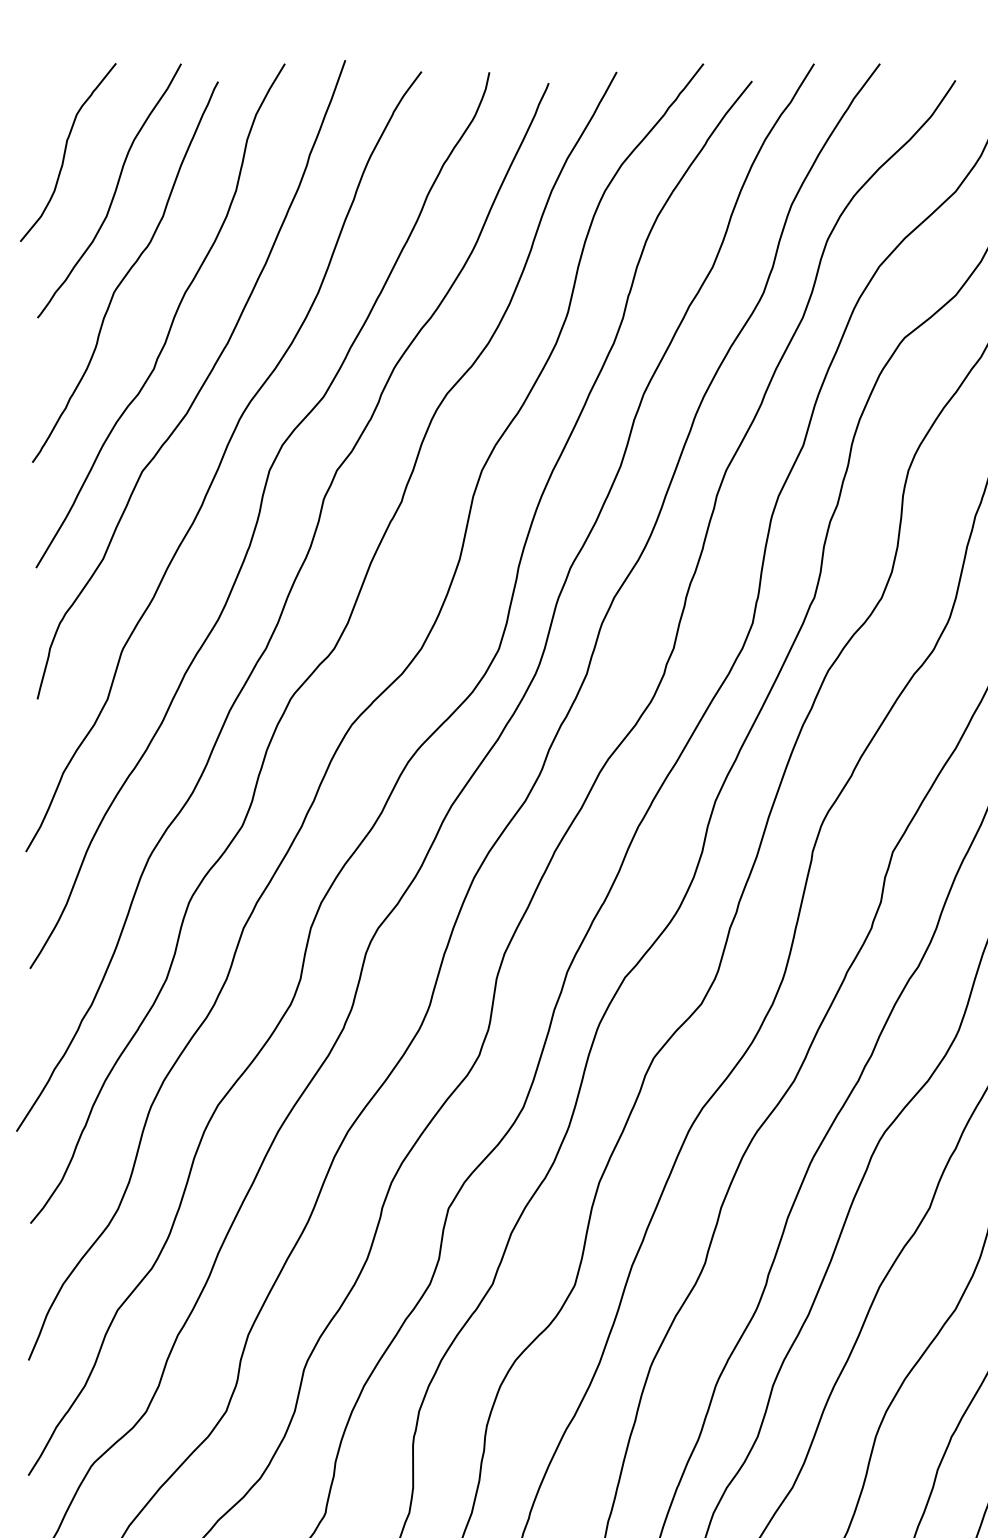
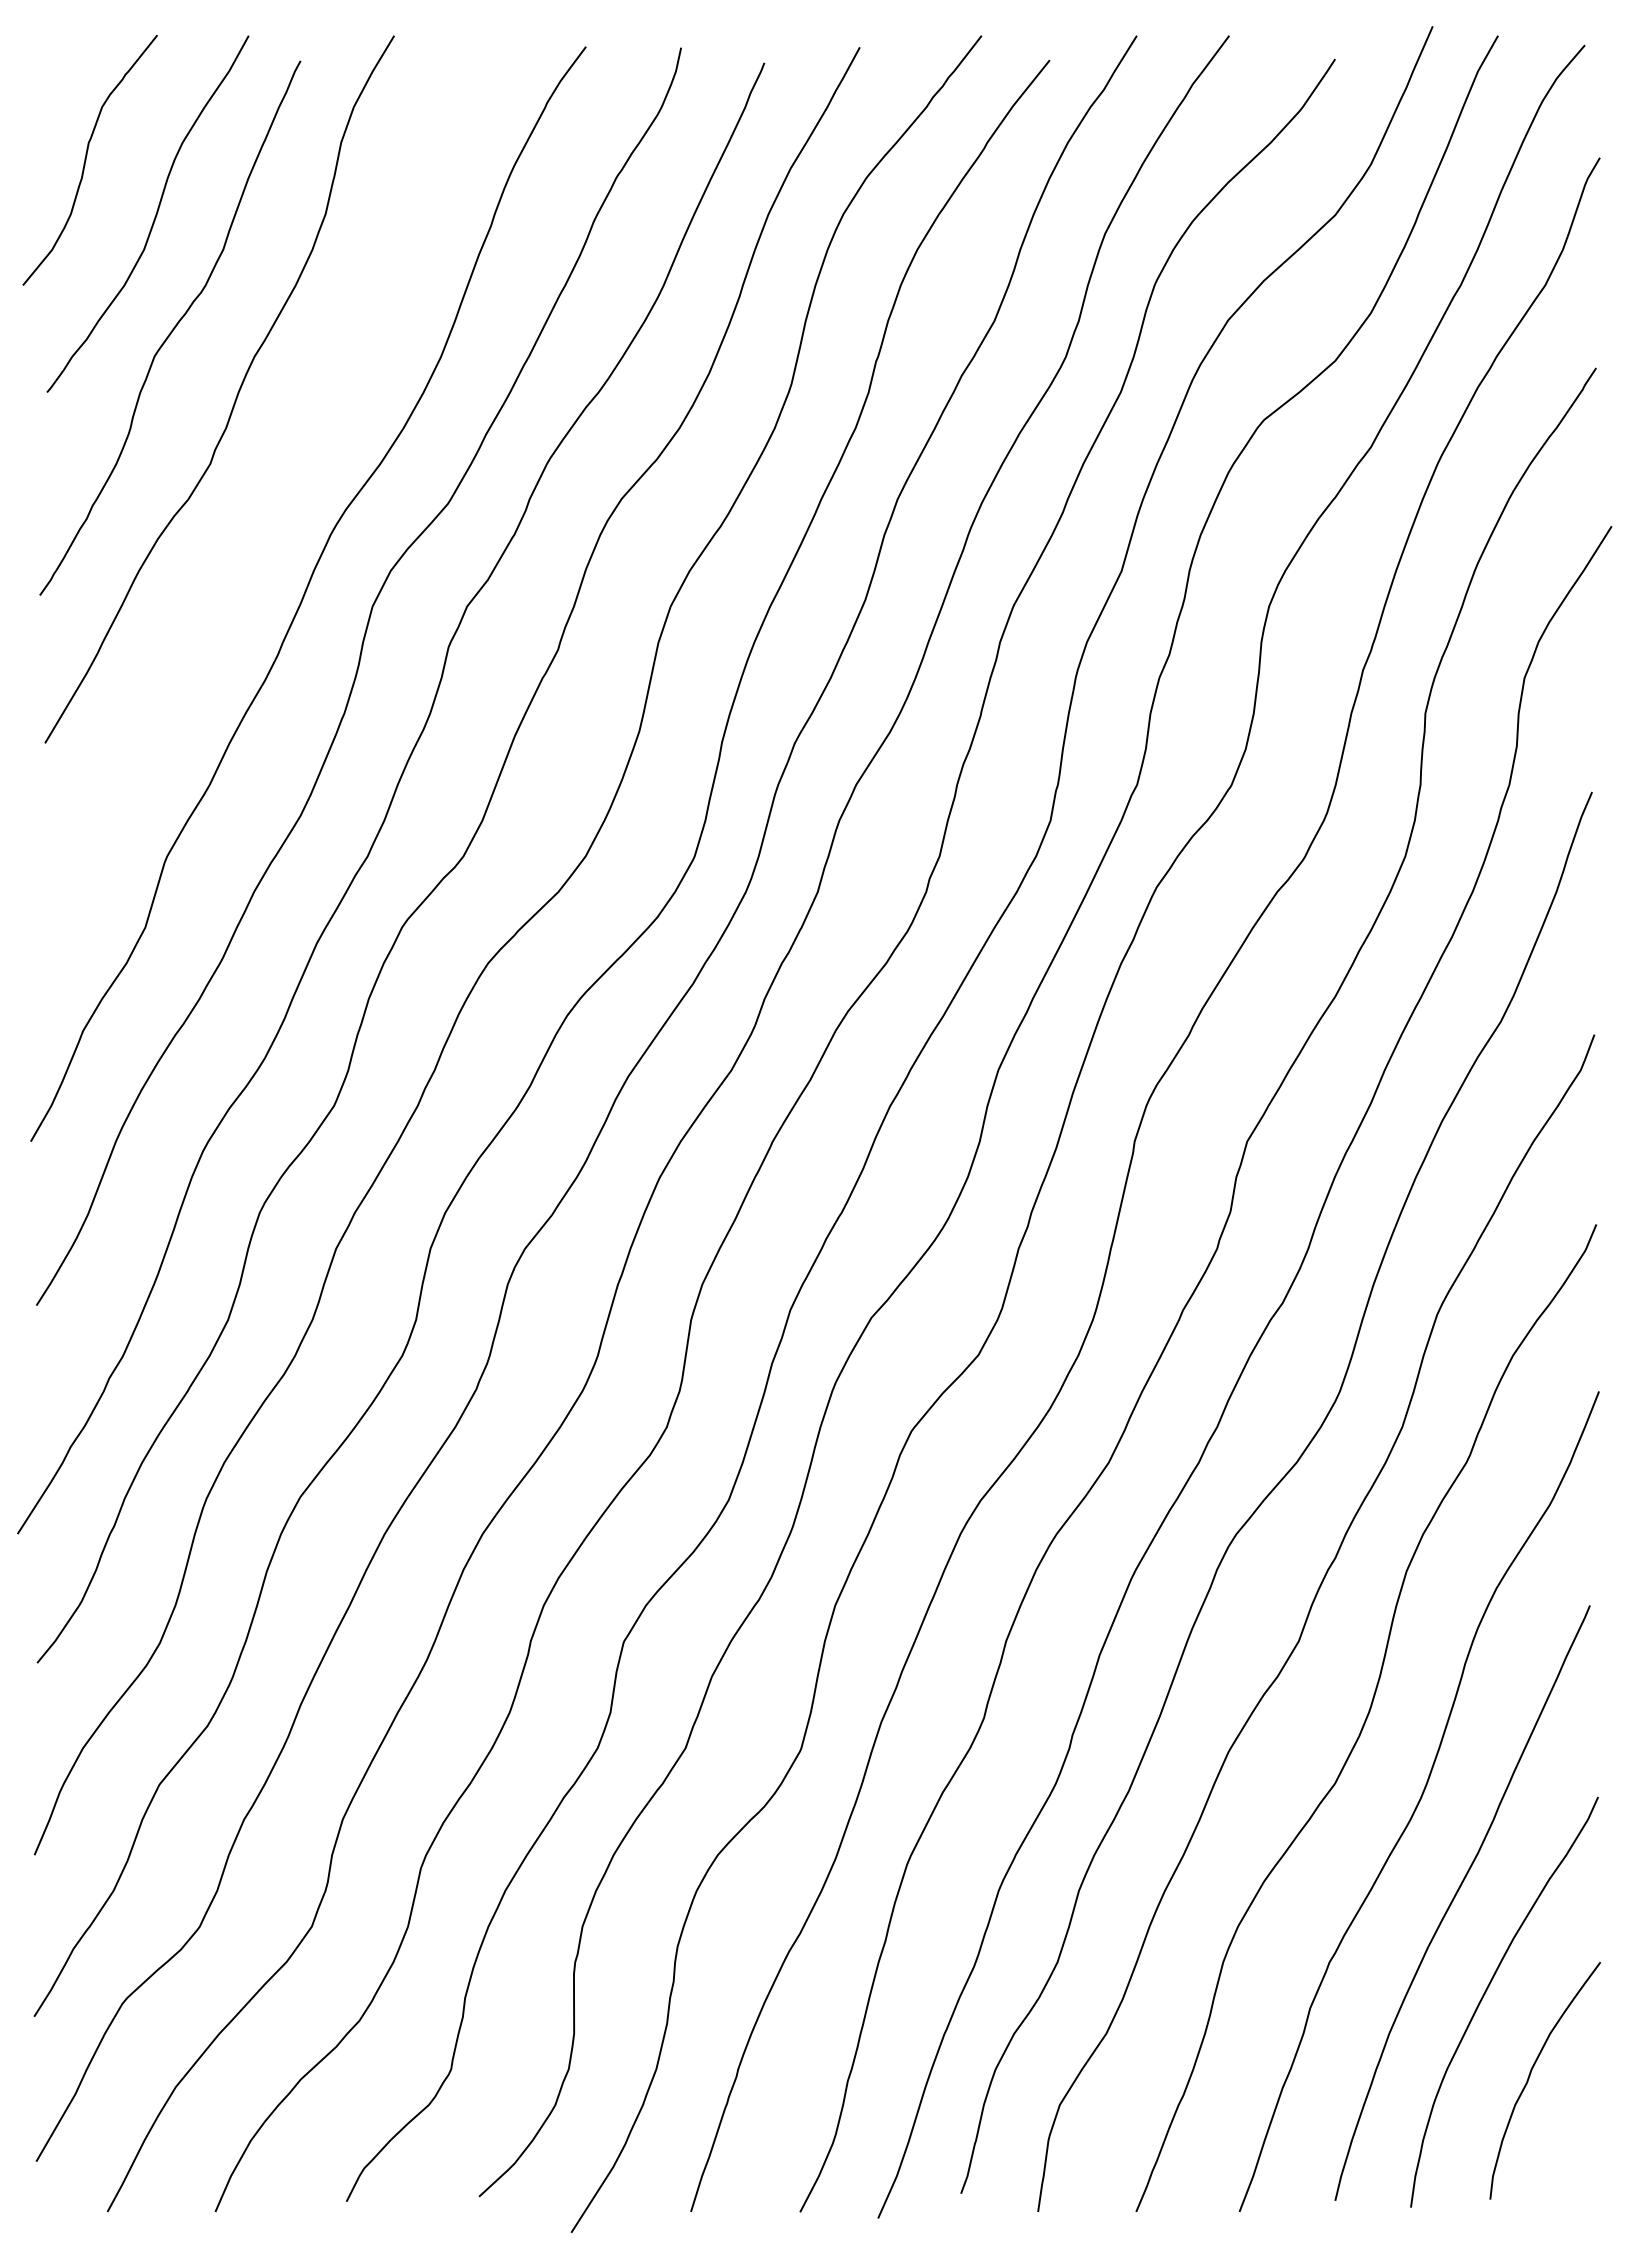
curve: (201, 385) -> (277, 487), removed

